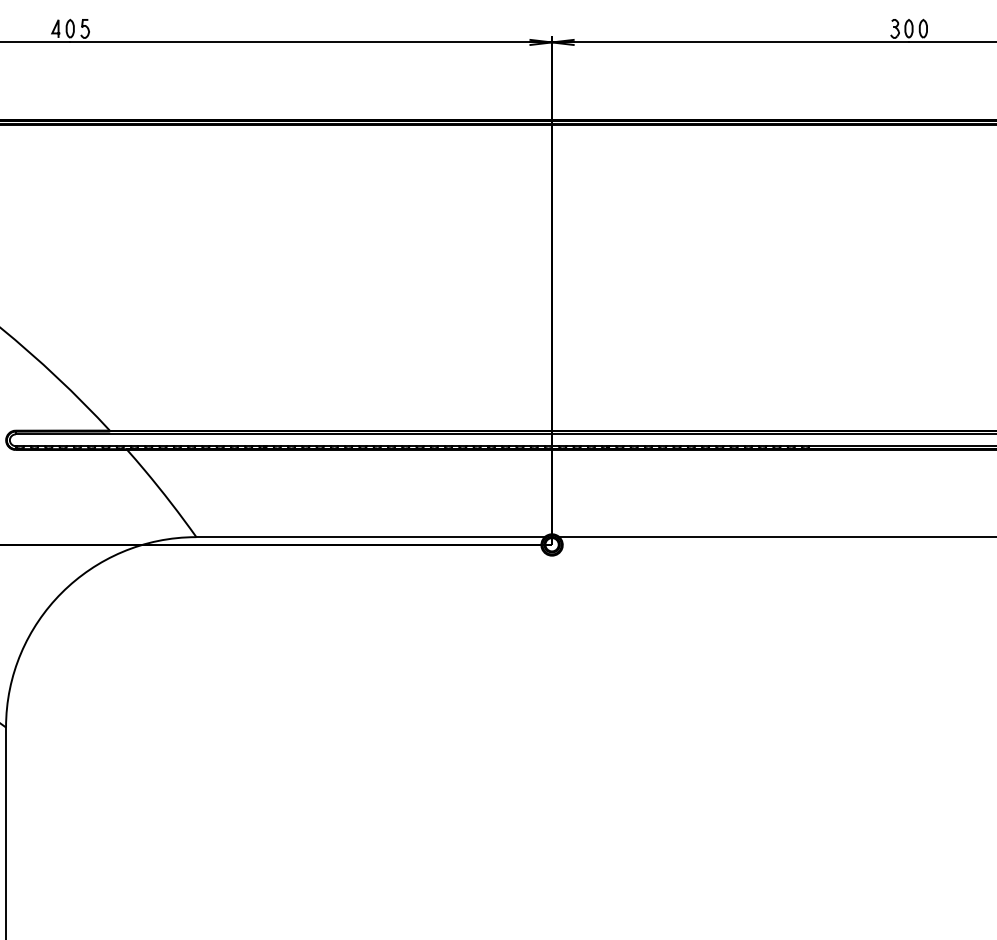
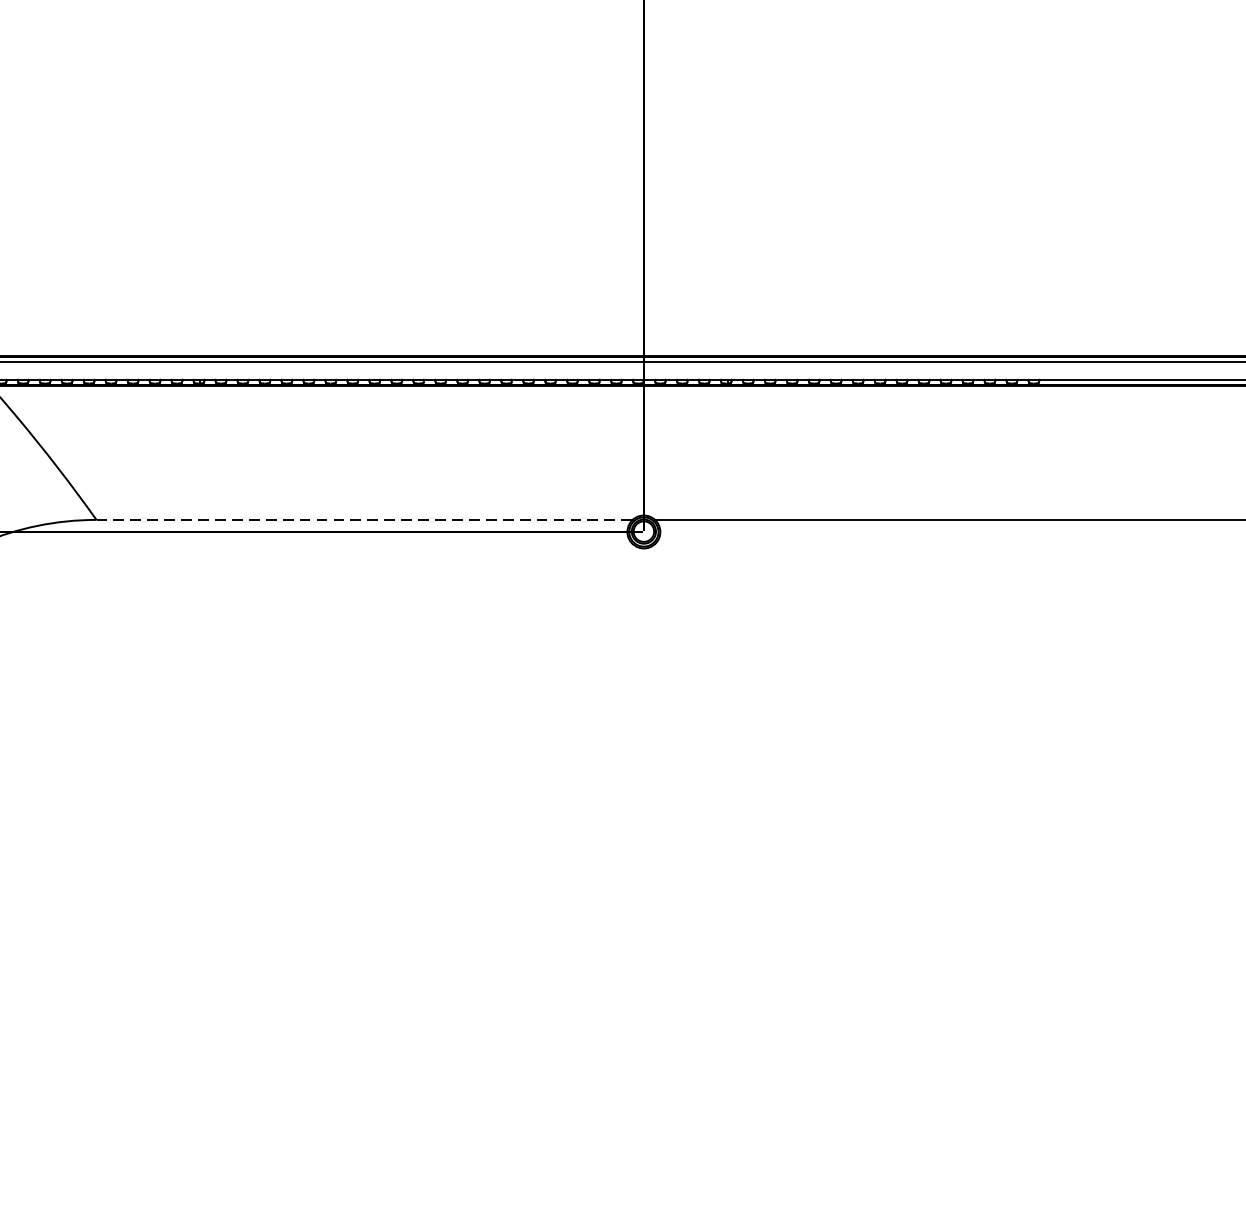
line: (371, 537) -> (365, 520), solid -> dashed

